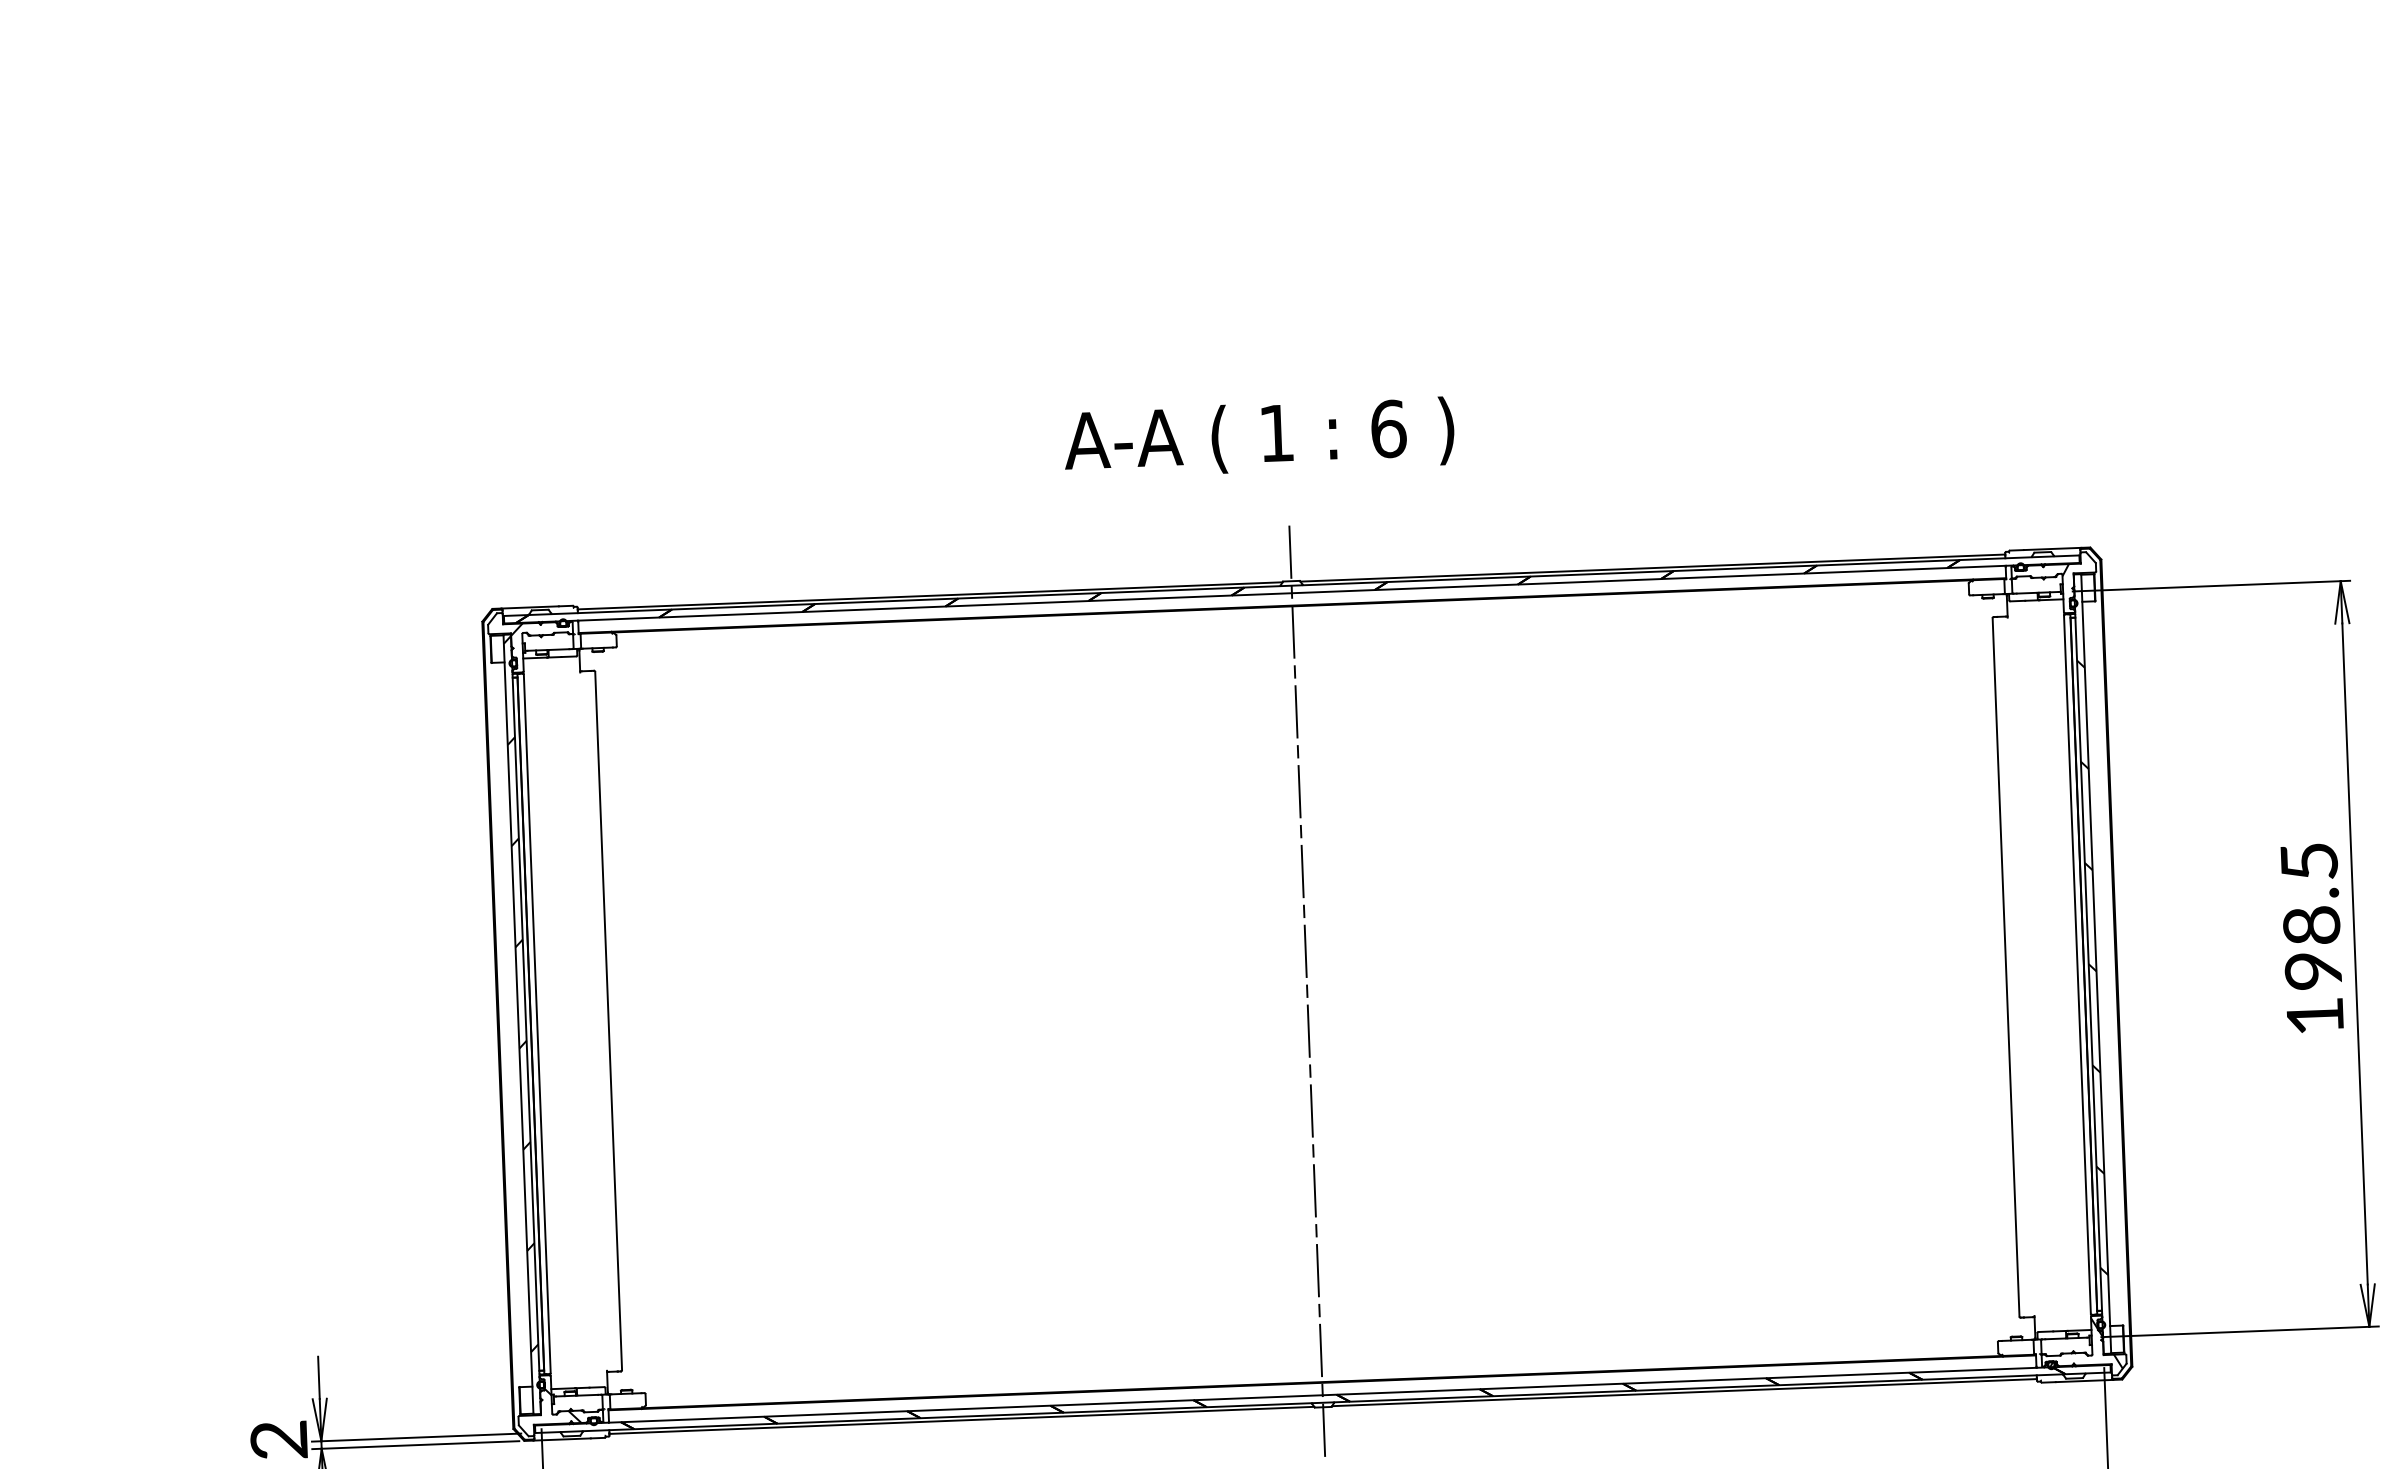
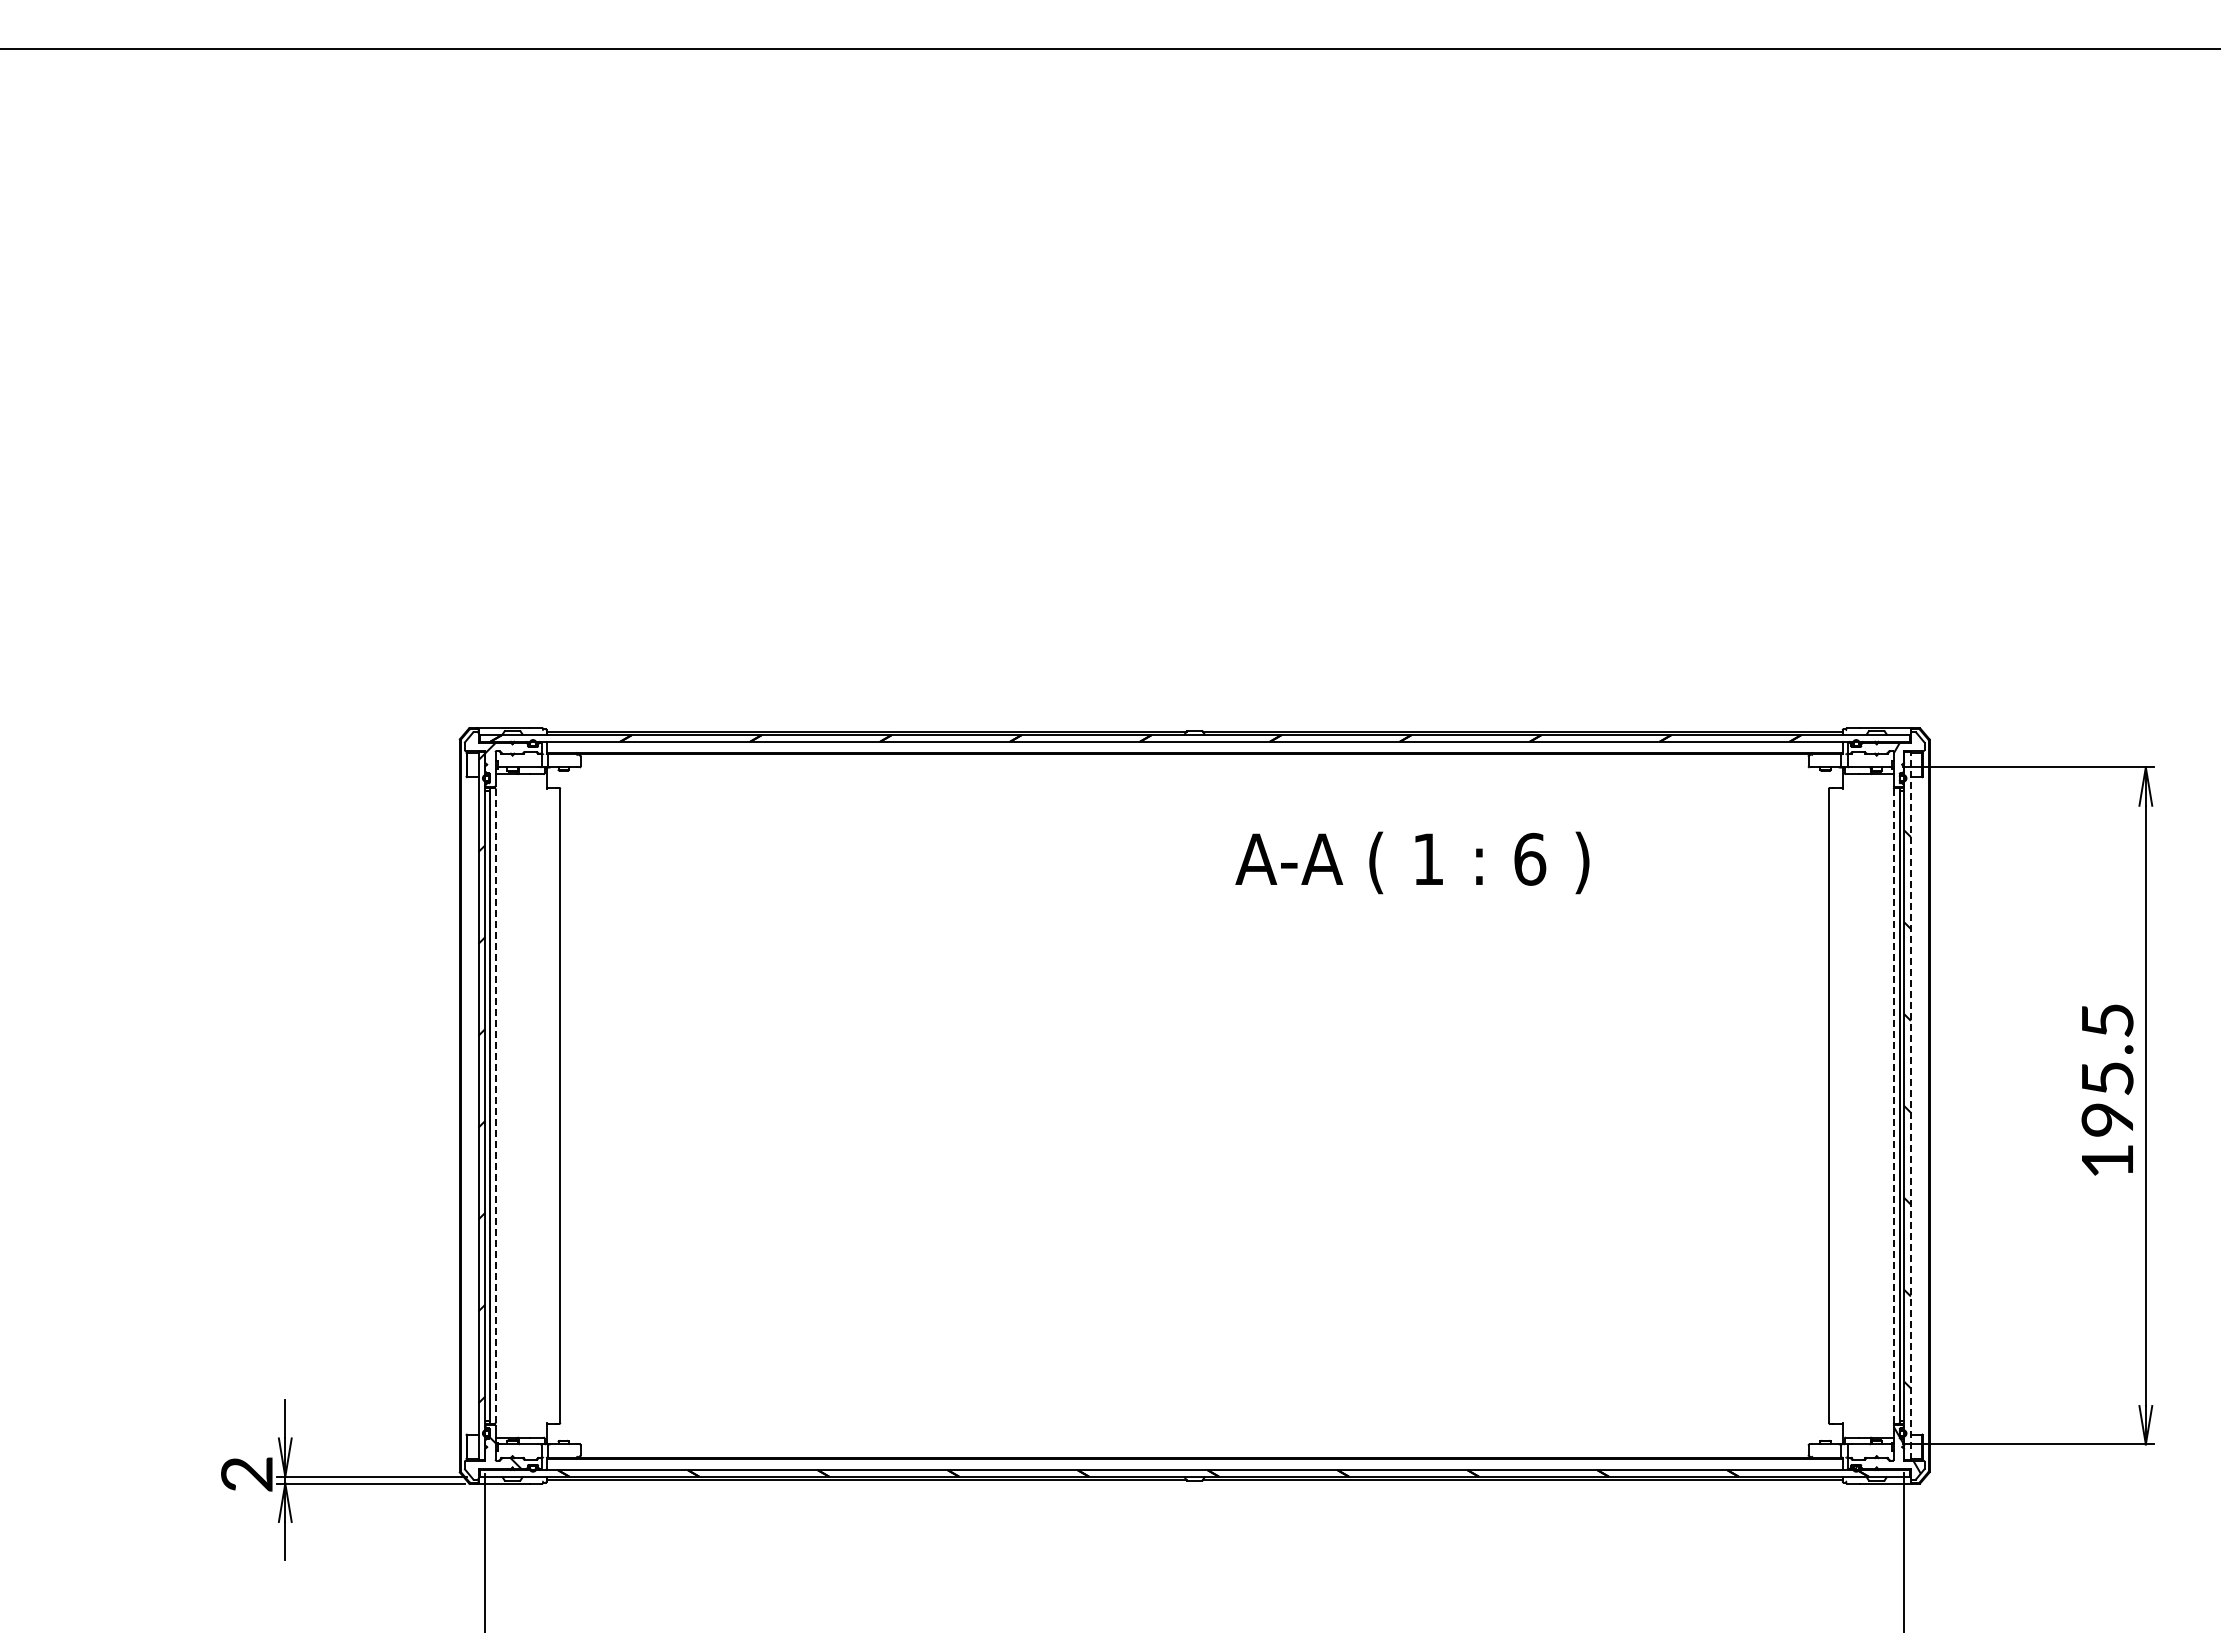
text: (1259, 437) -> (1412, 862), moved
text: (2311, 925) -> (2107, 1078), 198.5 -> 195.5
line: (2095, 963) -> (1910, 1105), solid -> dashed
line: (2077, 964) -> (1893, 1105), solid -> dashed
line: (1307, 993) -> (1194, 1105), removed
line: (537, 1023) -> (495, 1105), solid -> dashed

